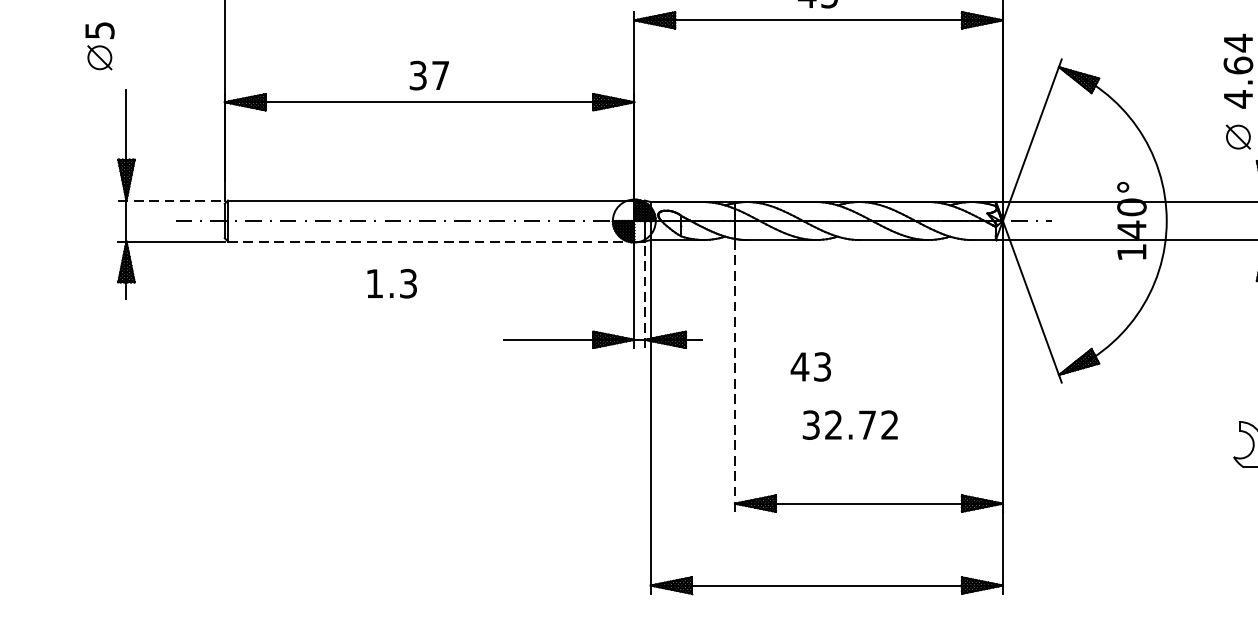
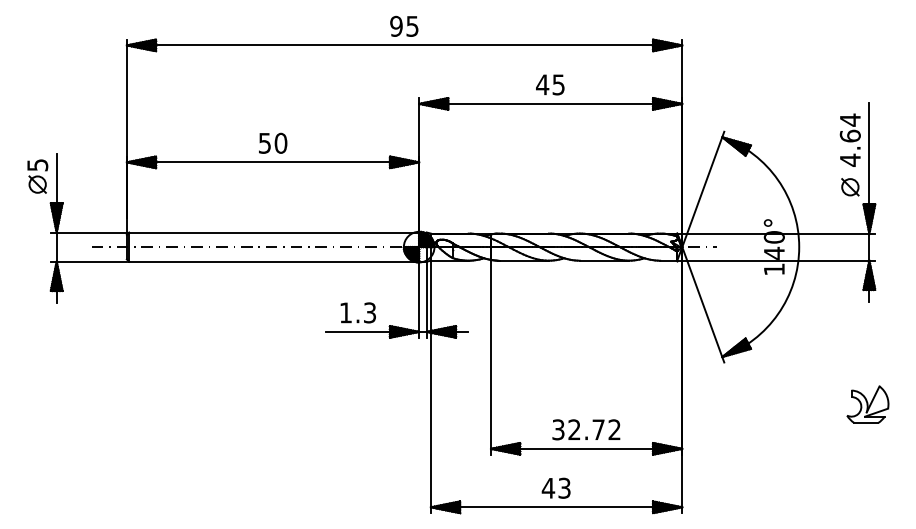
part: (99, 46) -> (37, 176), moved
text: (430, 74) -> (273, 142), 37 -> 50
line: (172, 200) -> (89, 232), dashed -> solid
line: (431, 241) -> (274, 261), dashed -> solid
text: (390, 283) -> (357, 312), moved
line: (644, 294) -> (426, 299), dashed -> solid
text: (809, 365) -> (555, 487), moved
line: (734, 375) -> (490, 357), dashed -> solid
text: (850, 424) -> (586, 429), moved

